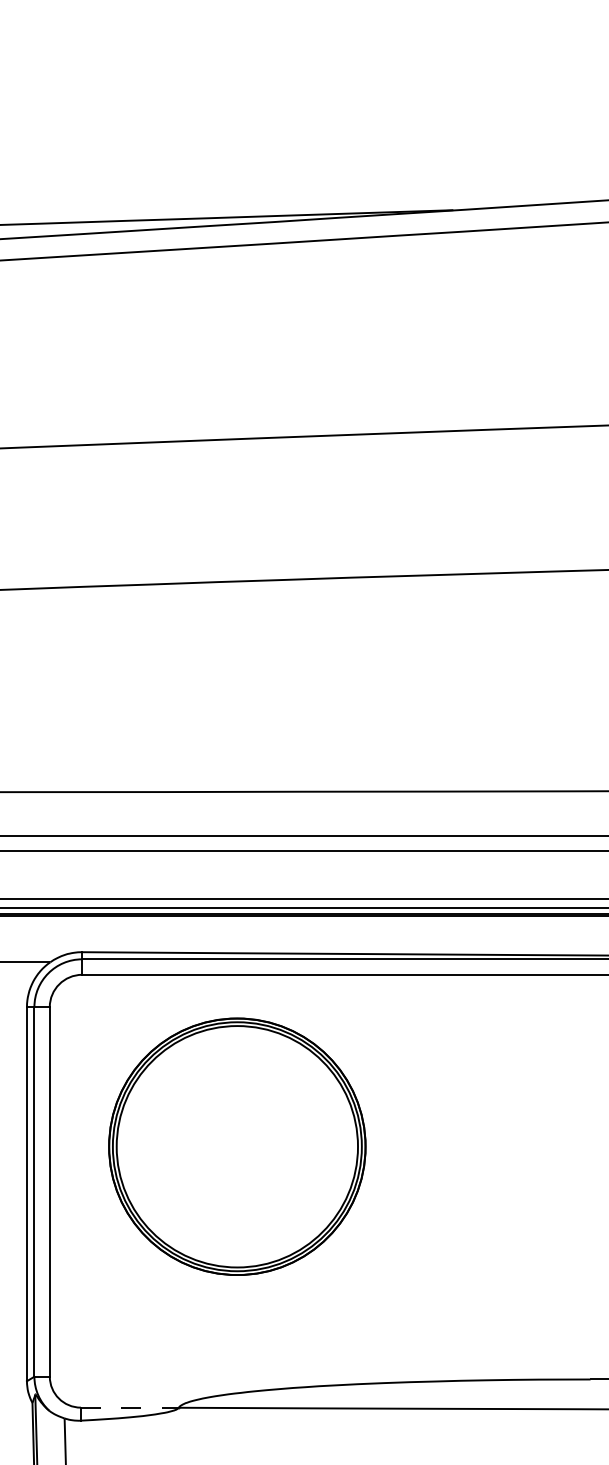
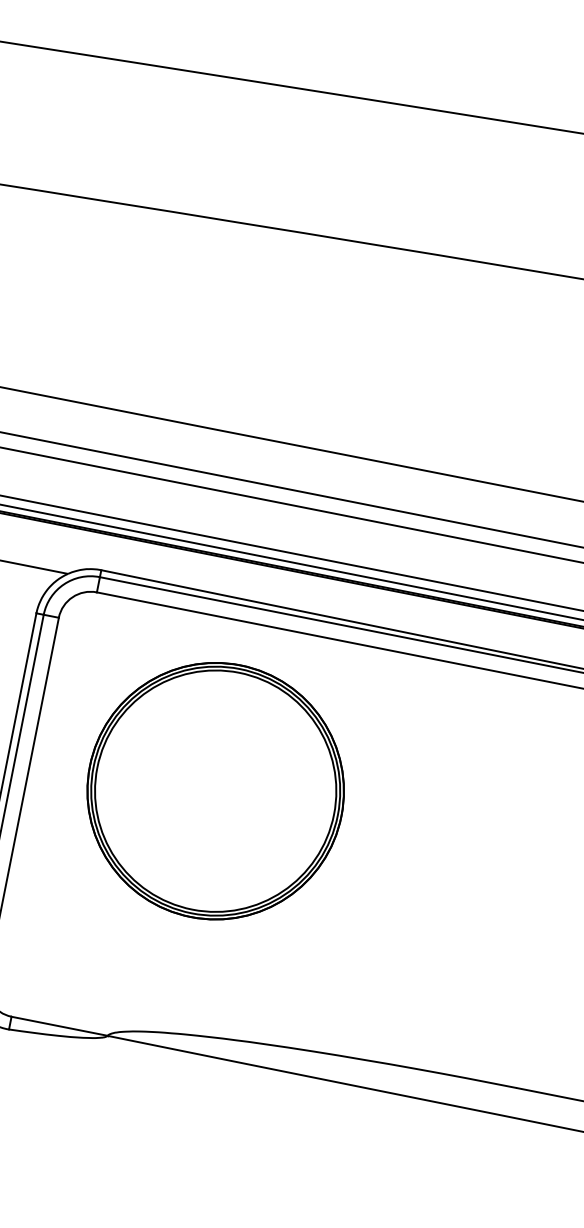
line: (130, 1407) -> (60, 1026), dashed -> solid

